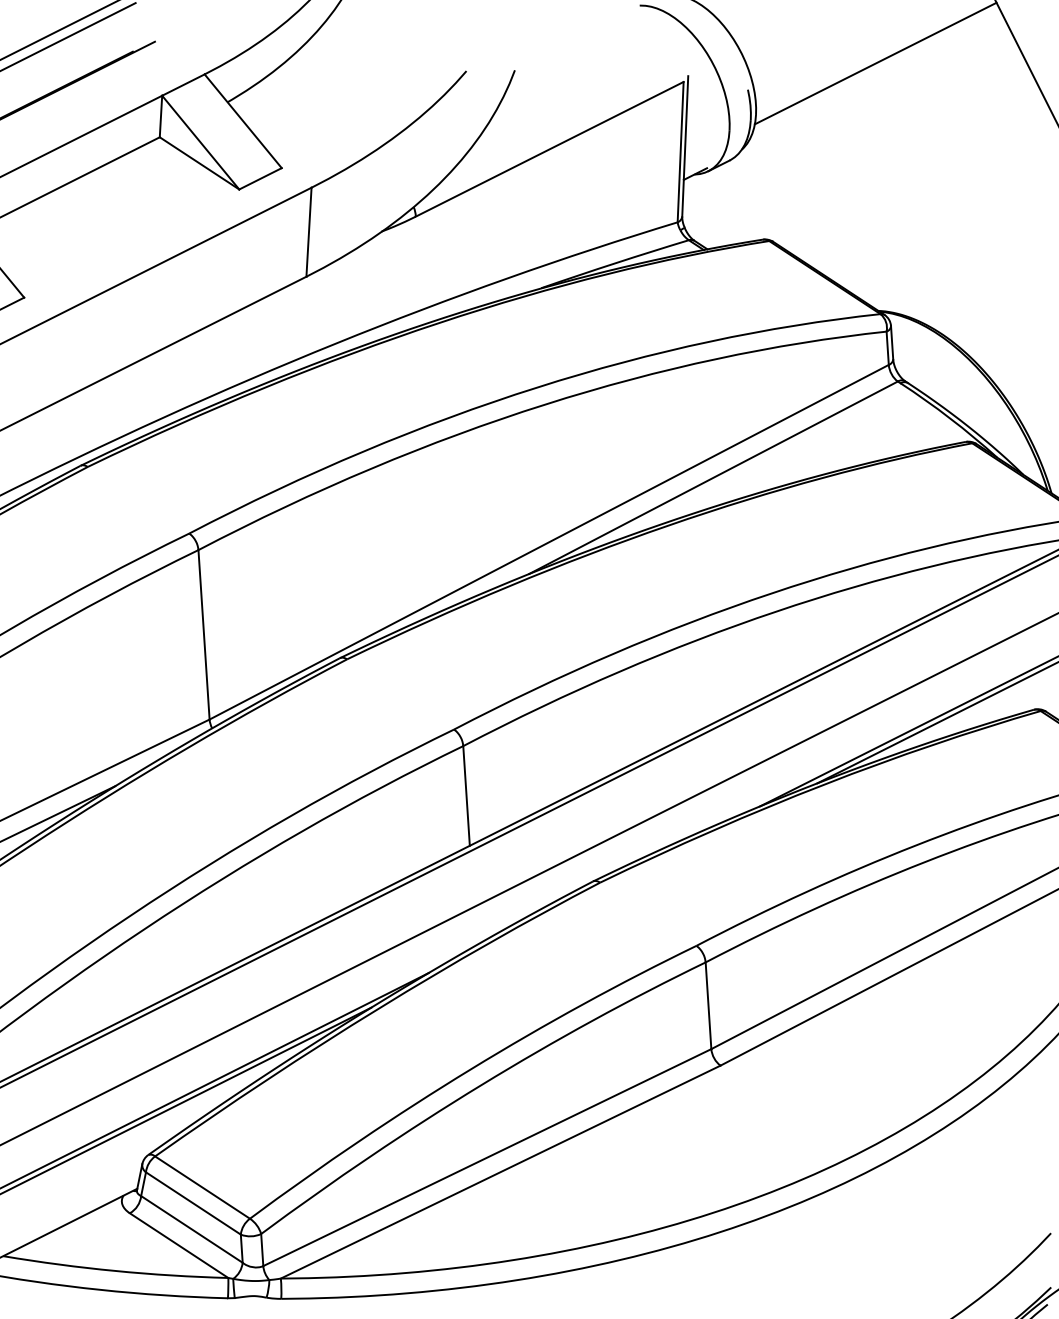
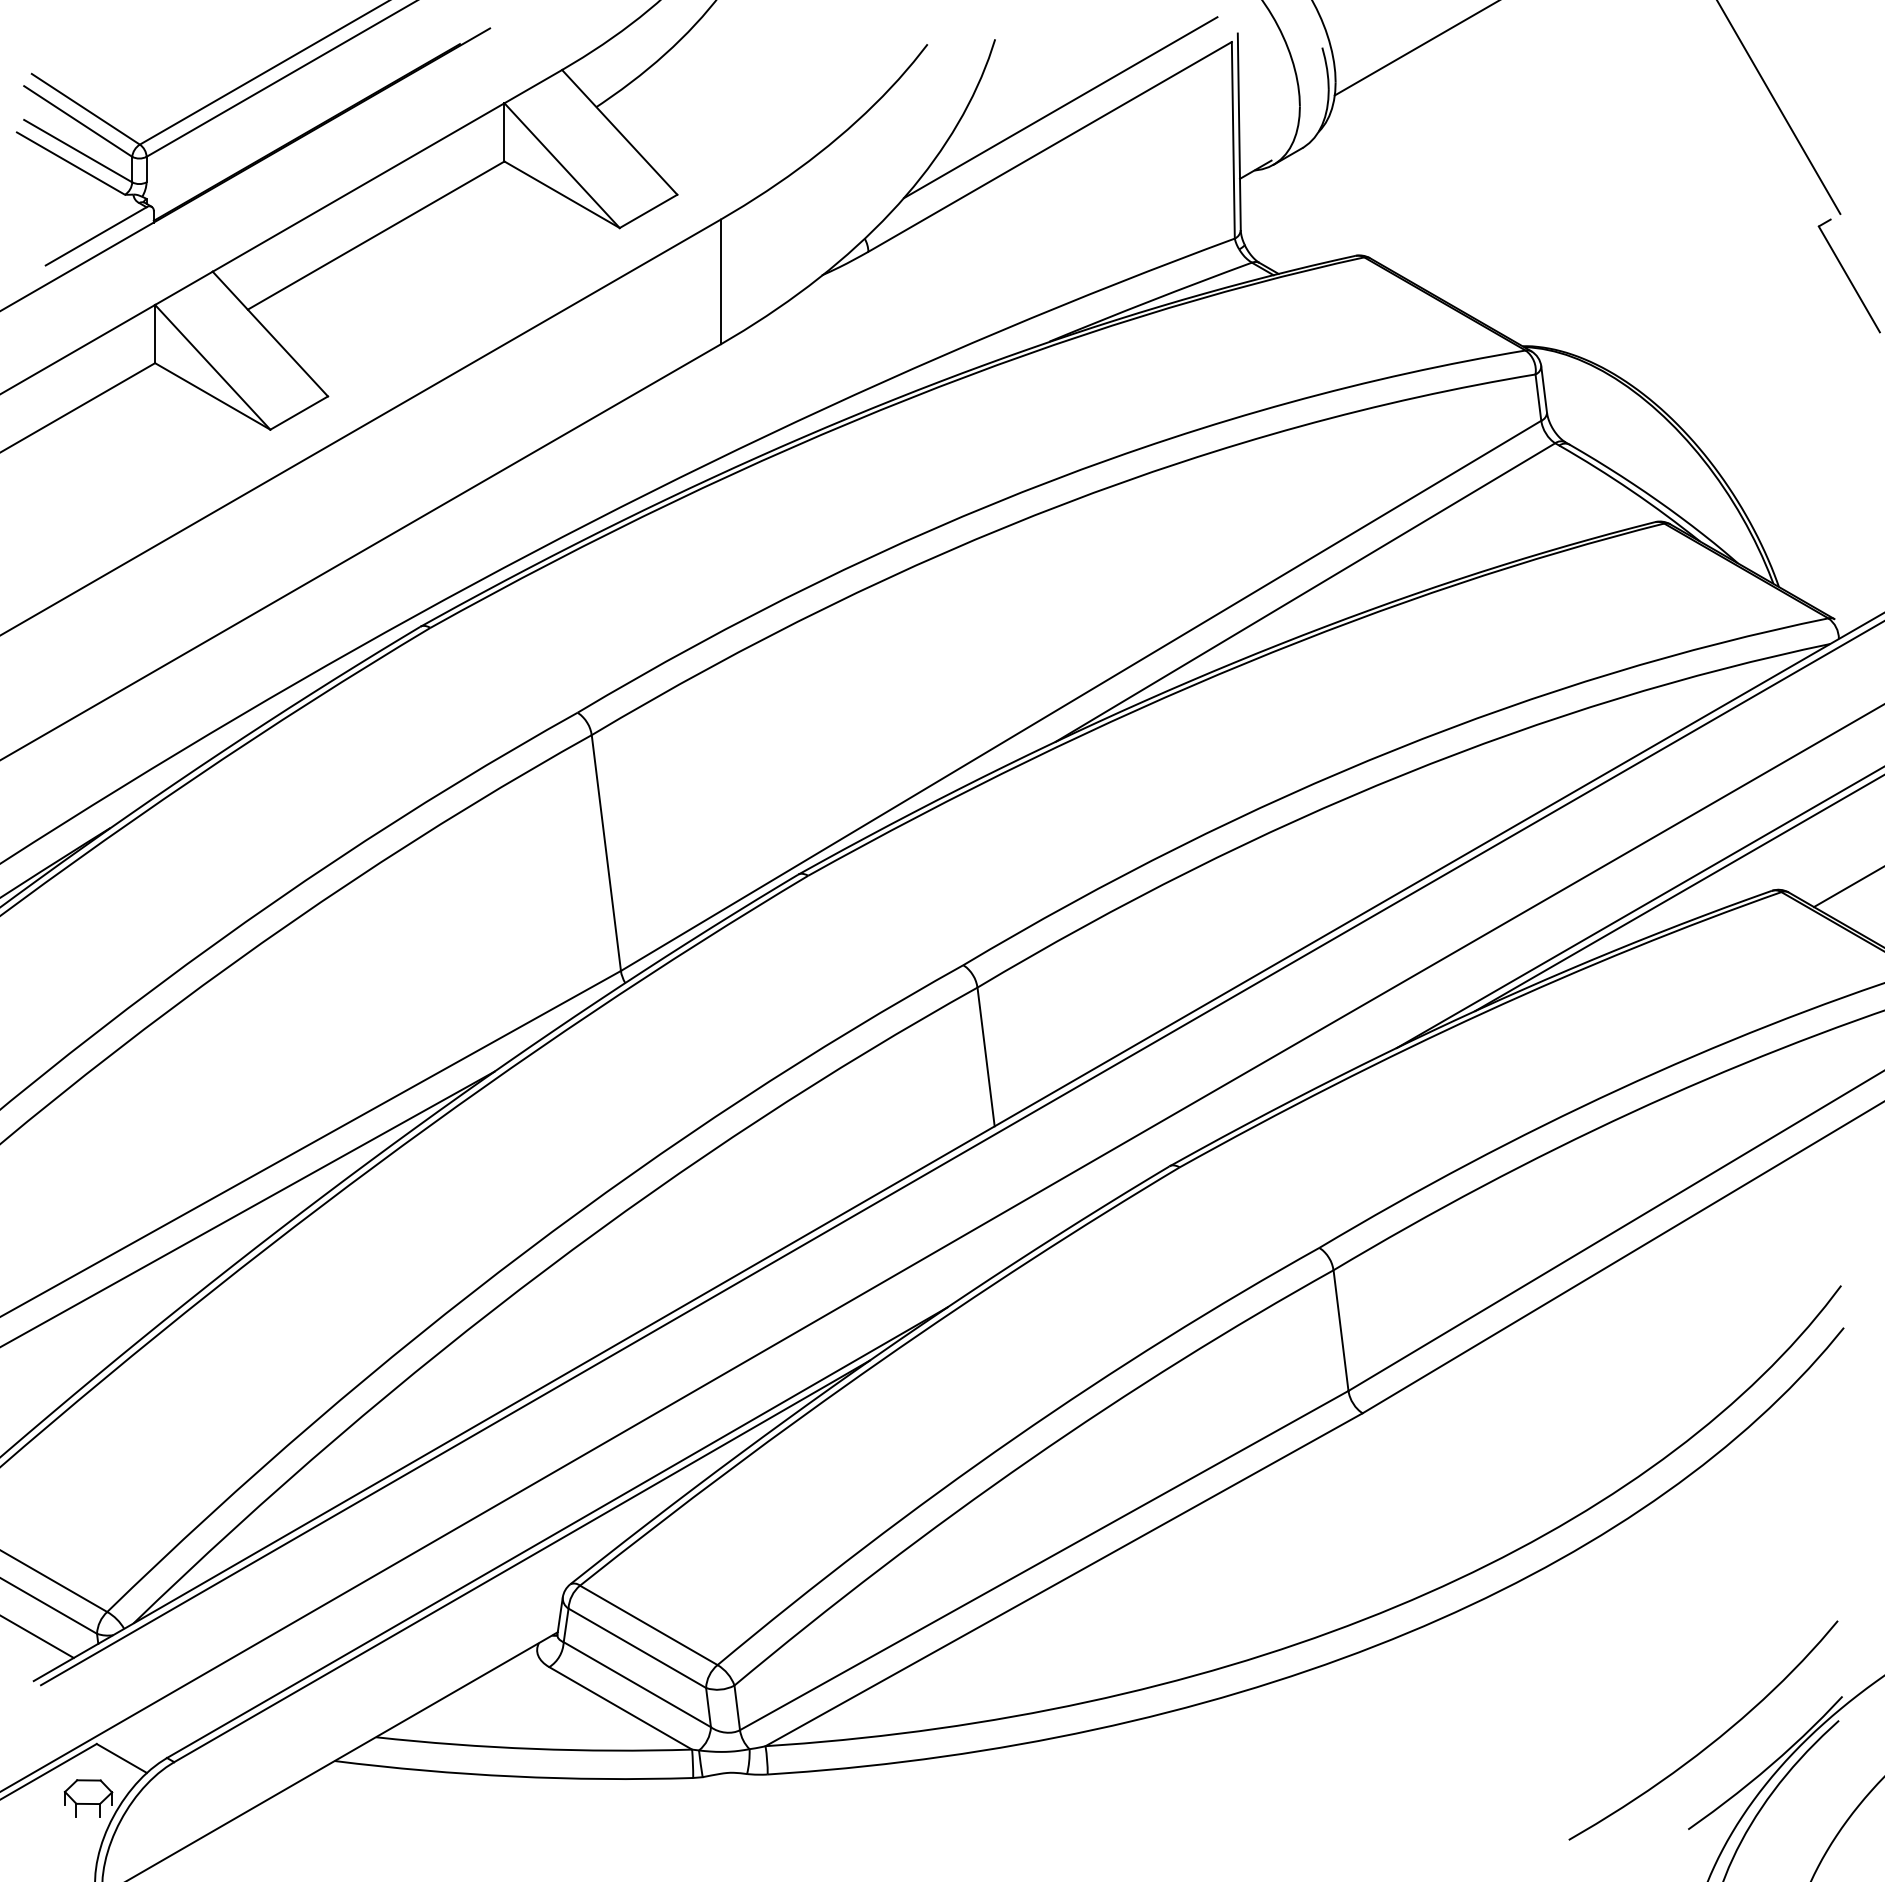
line: (558, 121) -> (1060, 107), added

